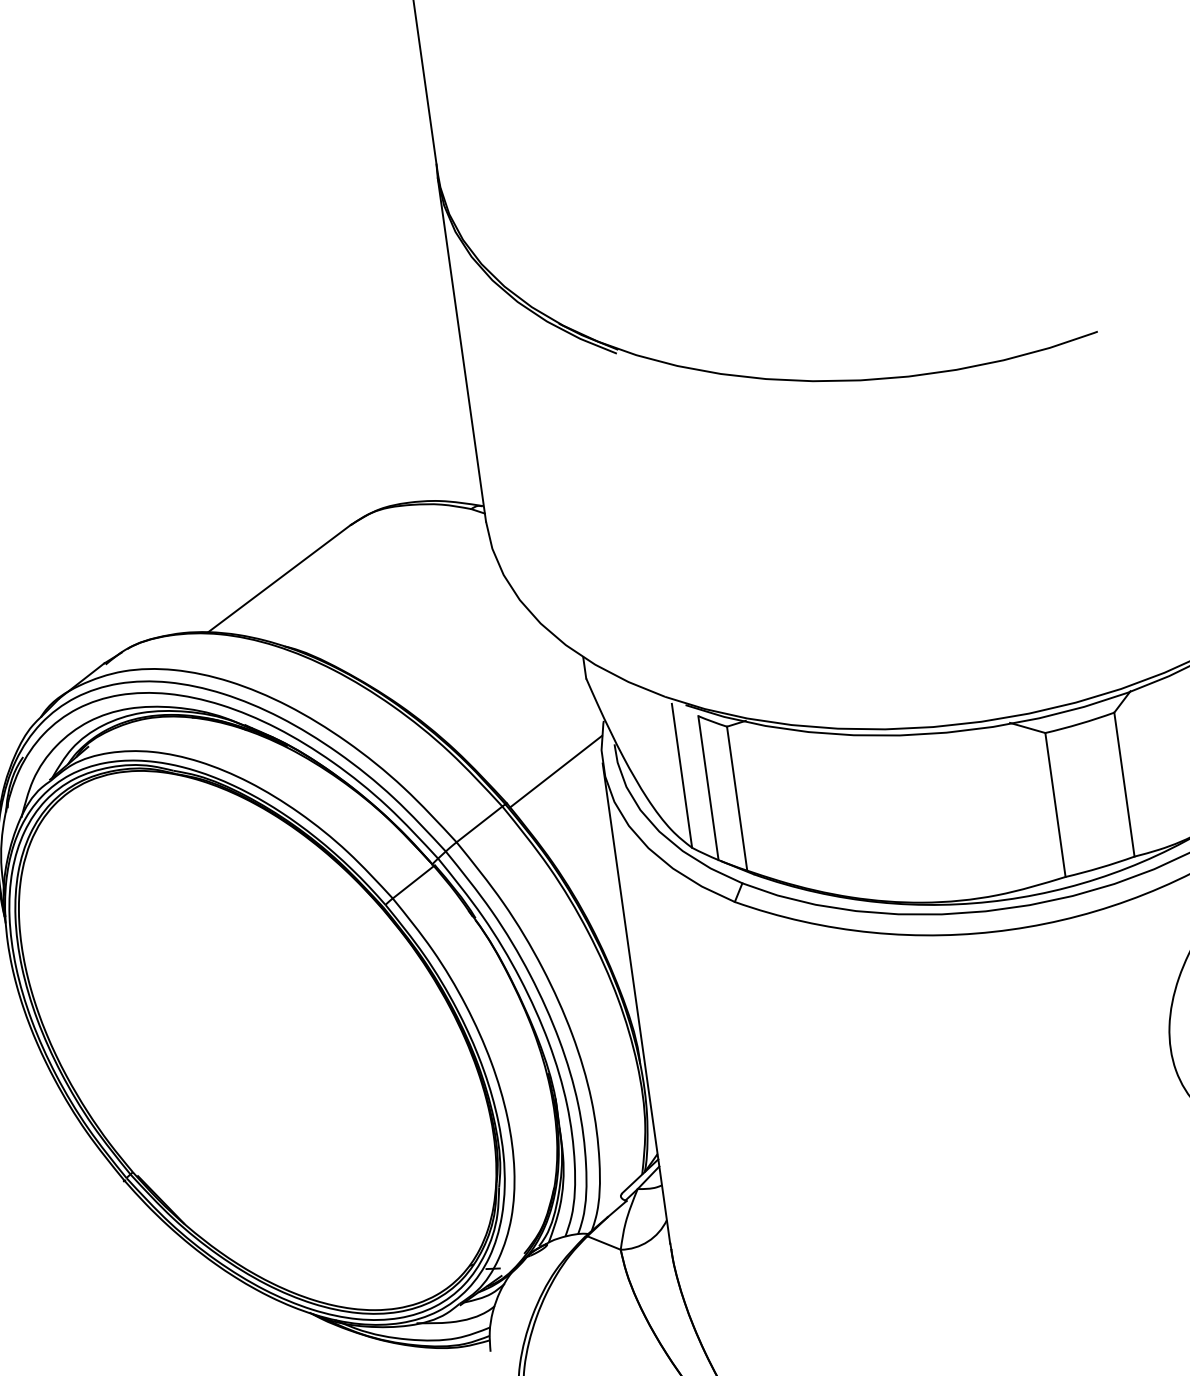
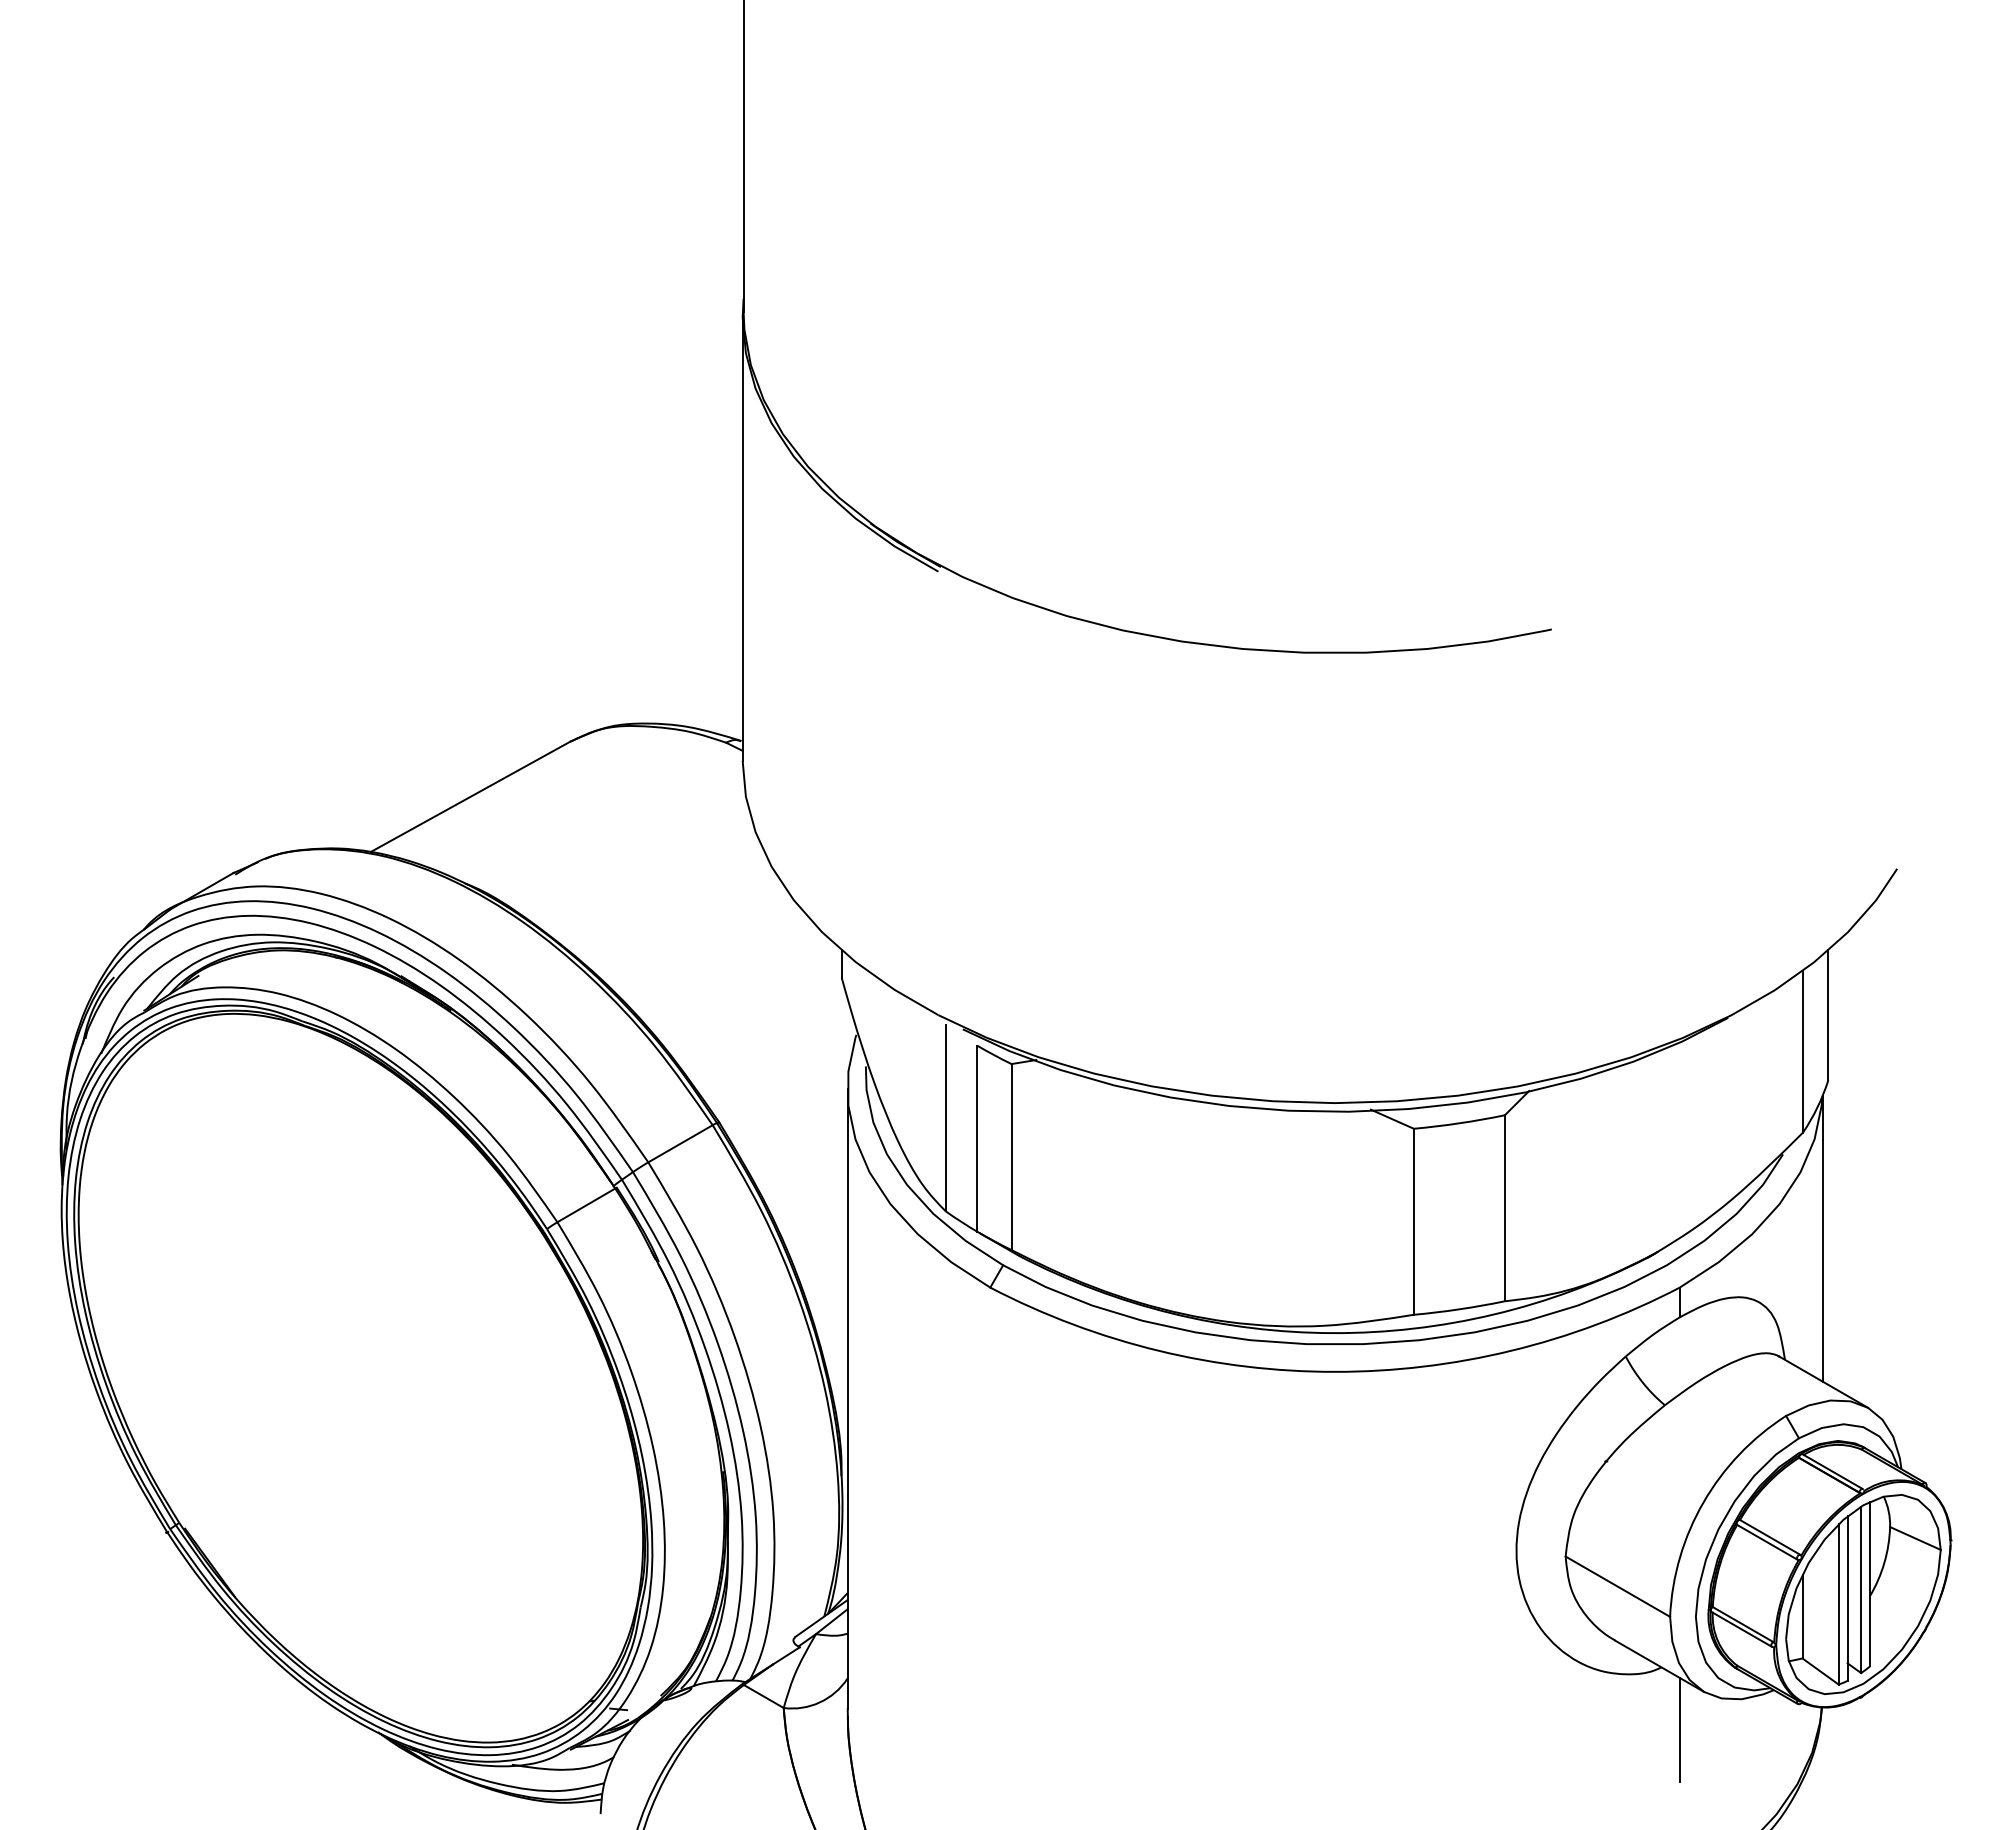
line: (555, 771) -> (786, 1090), removed

